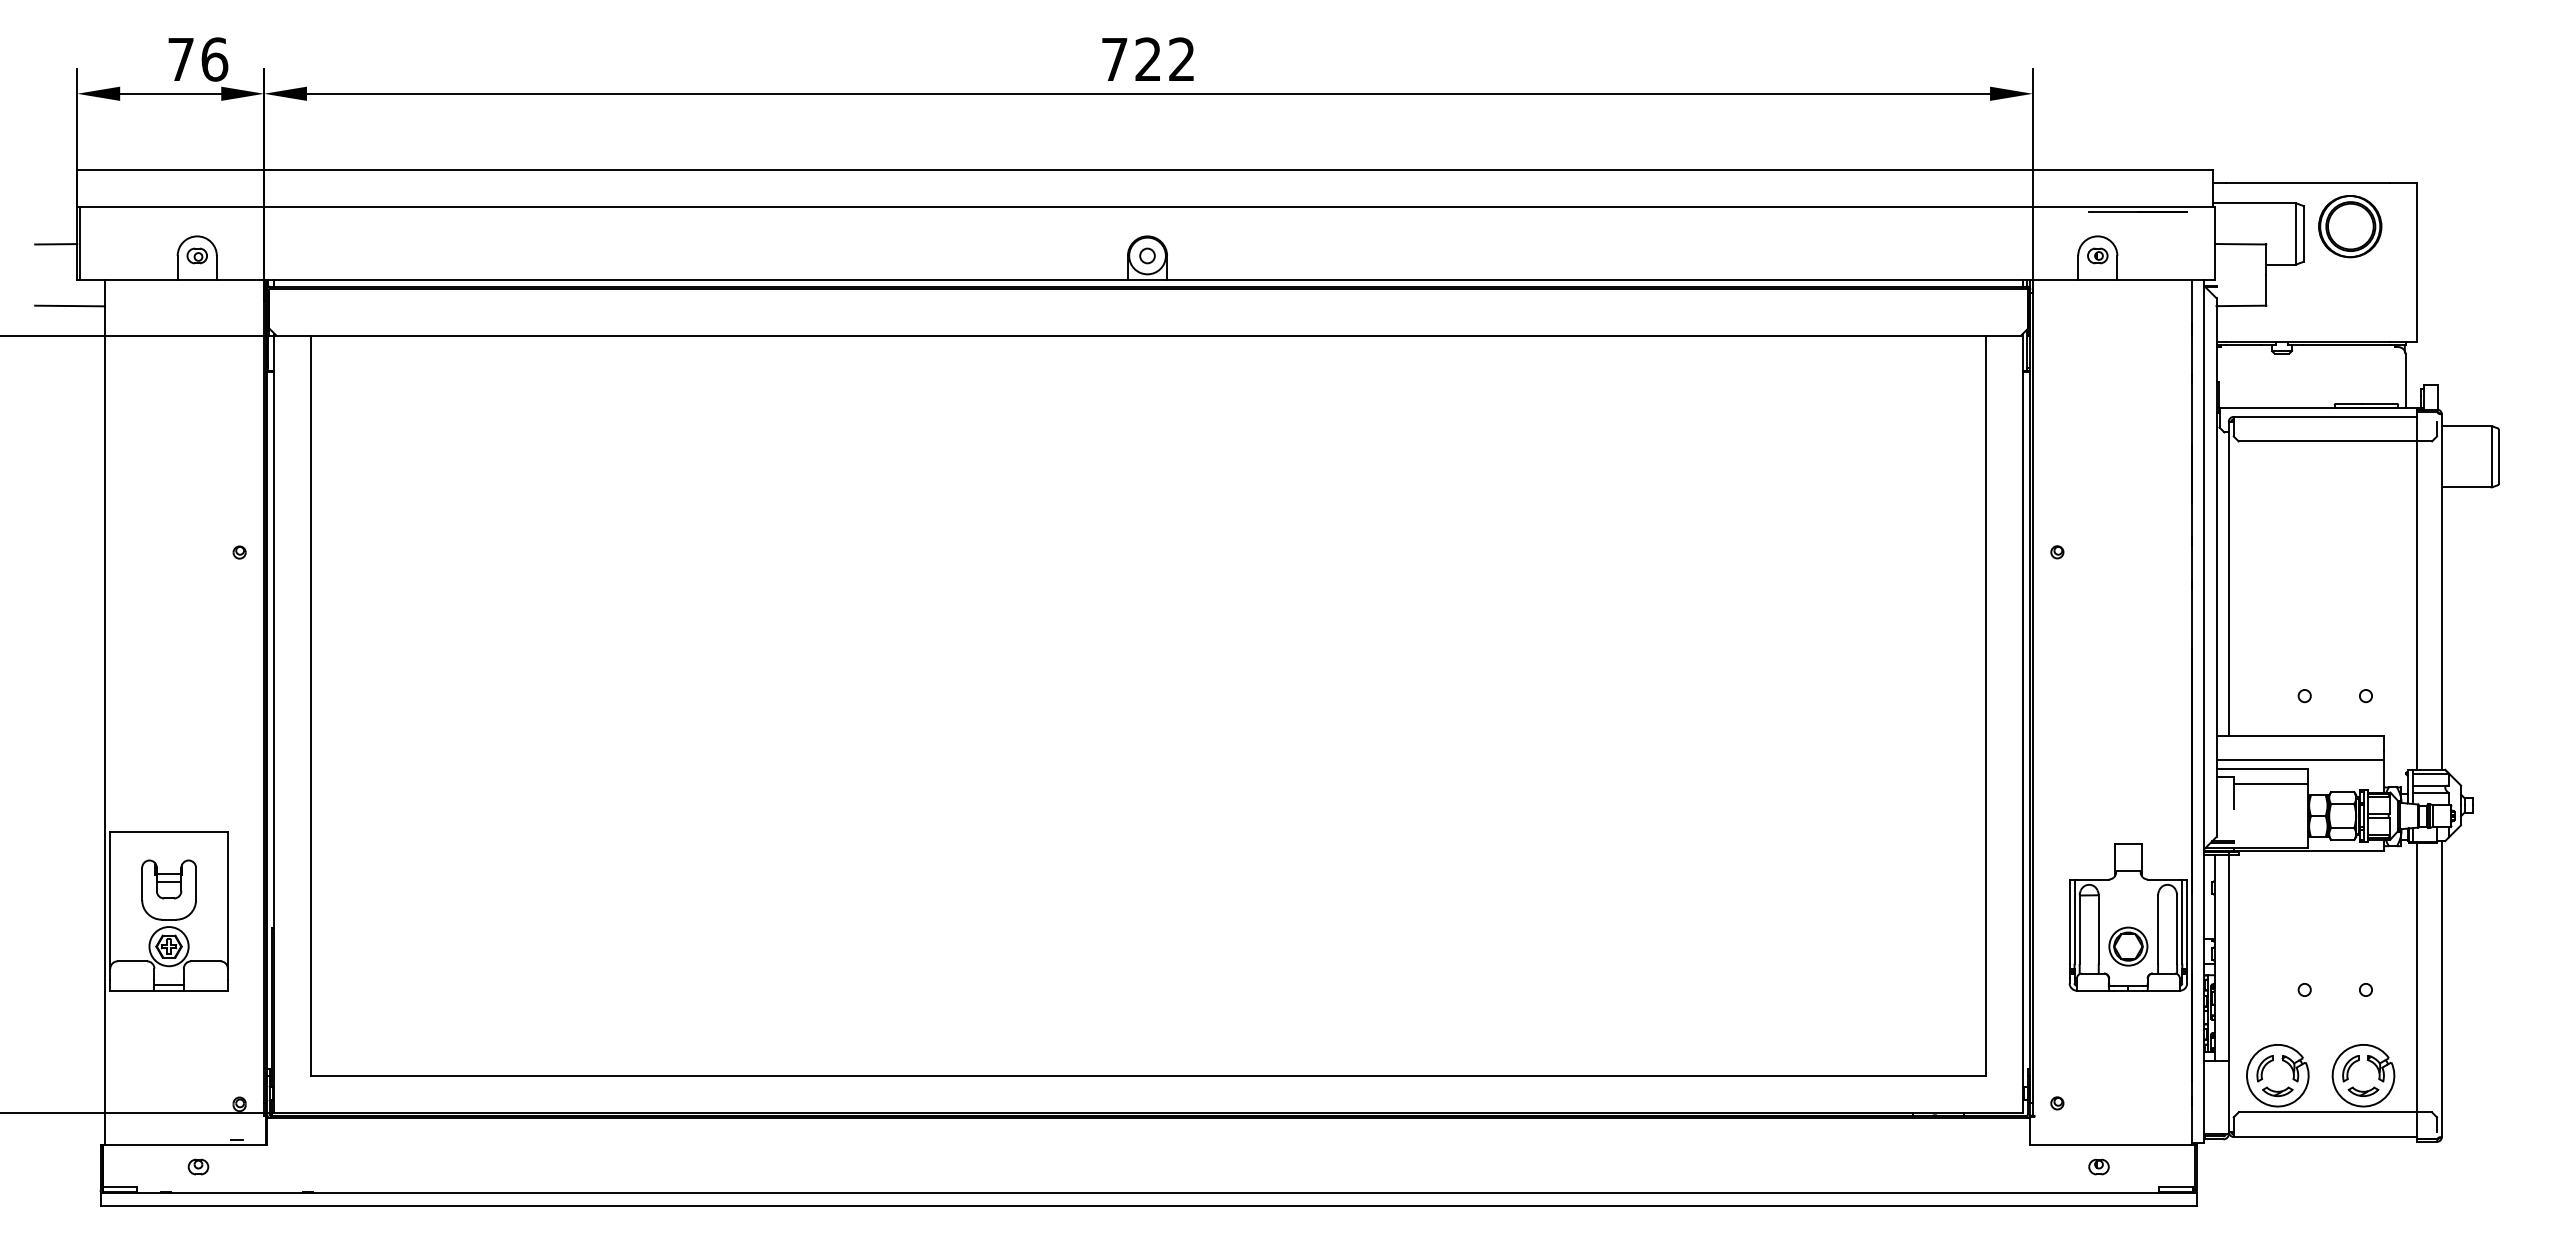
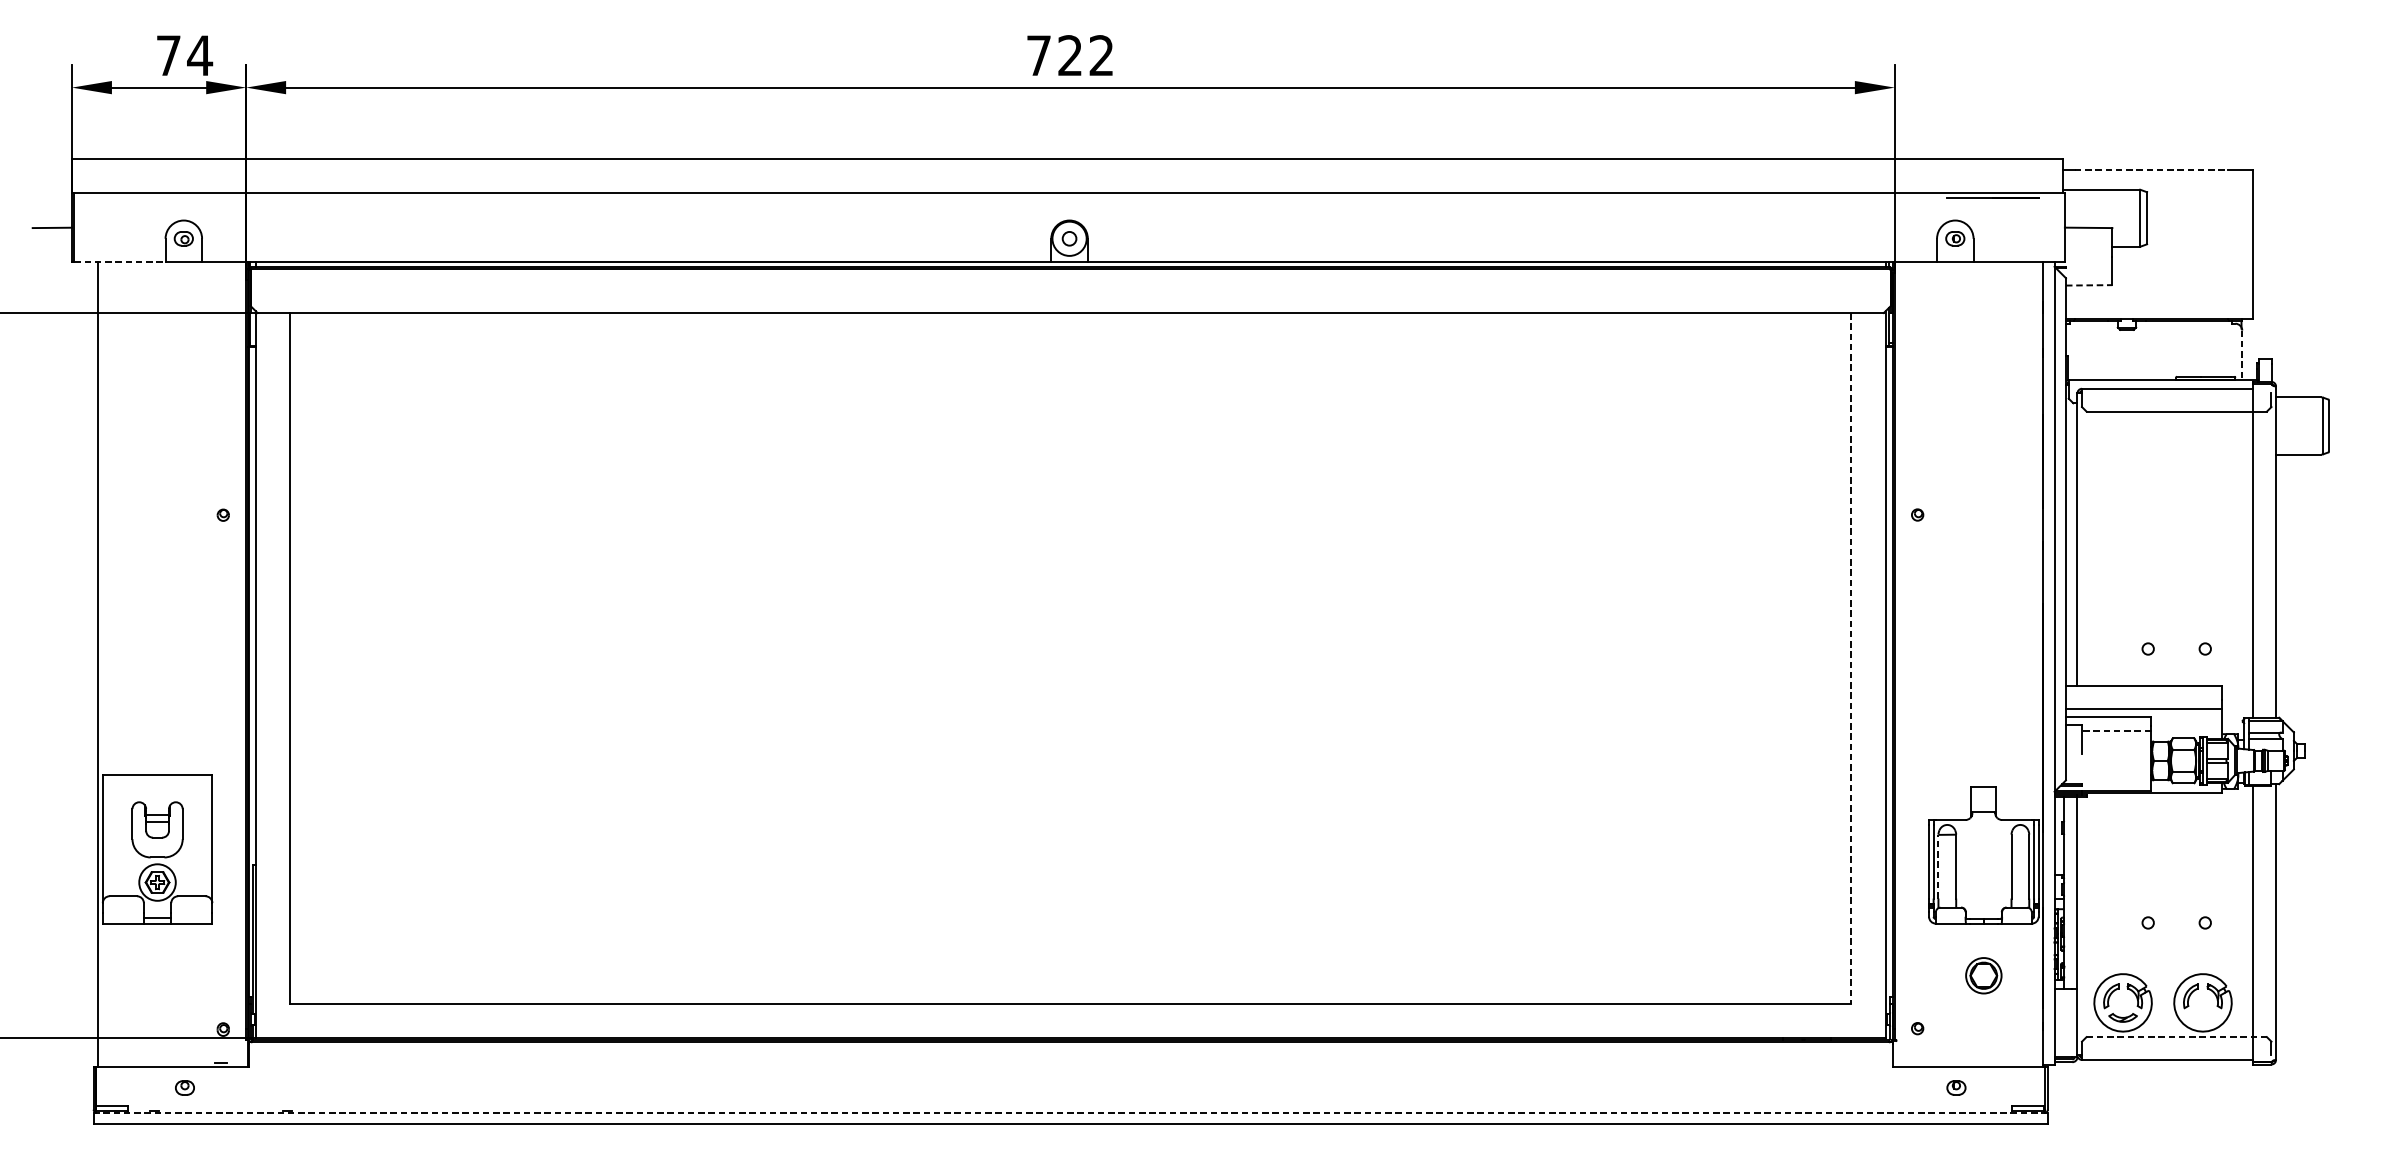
text: (214, 59) -> (199, 55), 76 -> 74
line: (2308, 182) -> (2151, 170), solid -> dashed
part: (2350, 226) -> (2190, 211), removed
line: (128, 280) -> (119, 261), solid -> dashed
line: (69, 305) -> (64, 284), removed
line: (2241, 305) -> (2089, 284), solid -> dashed
line: (2405, 381) -> (2242, 355), solid -> dashed
line: (1986, 706) -> (1851, 658), solid -> dashed
line: (2270, 784) -> (2116, 731), solid -> dashed
line: (2079, 929) -> (1938, 866), solid -> dashed
part: (2128, 946) -> (1983, 975), moved
part: (2363, 1091) -> (2202, 1017), removed
line: (2335, 1112) -> (2176, 1037), solid -> dashed
line: (1148, 1193) -> (1070, 1112), solid -> dashed

